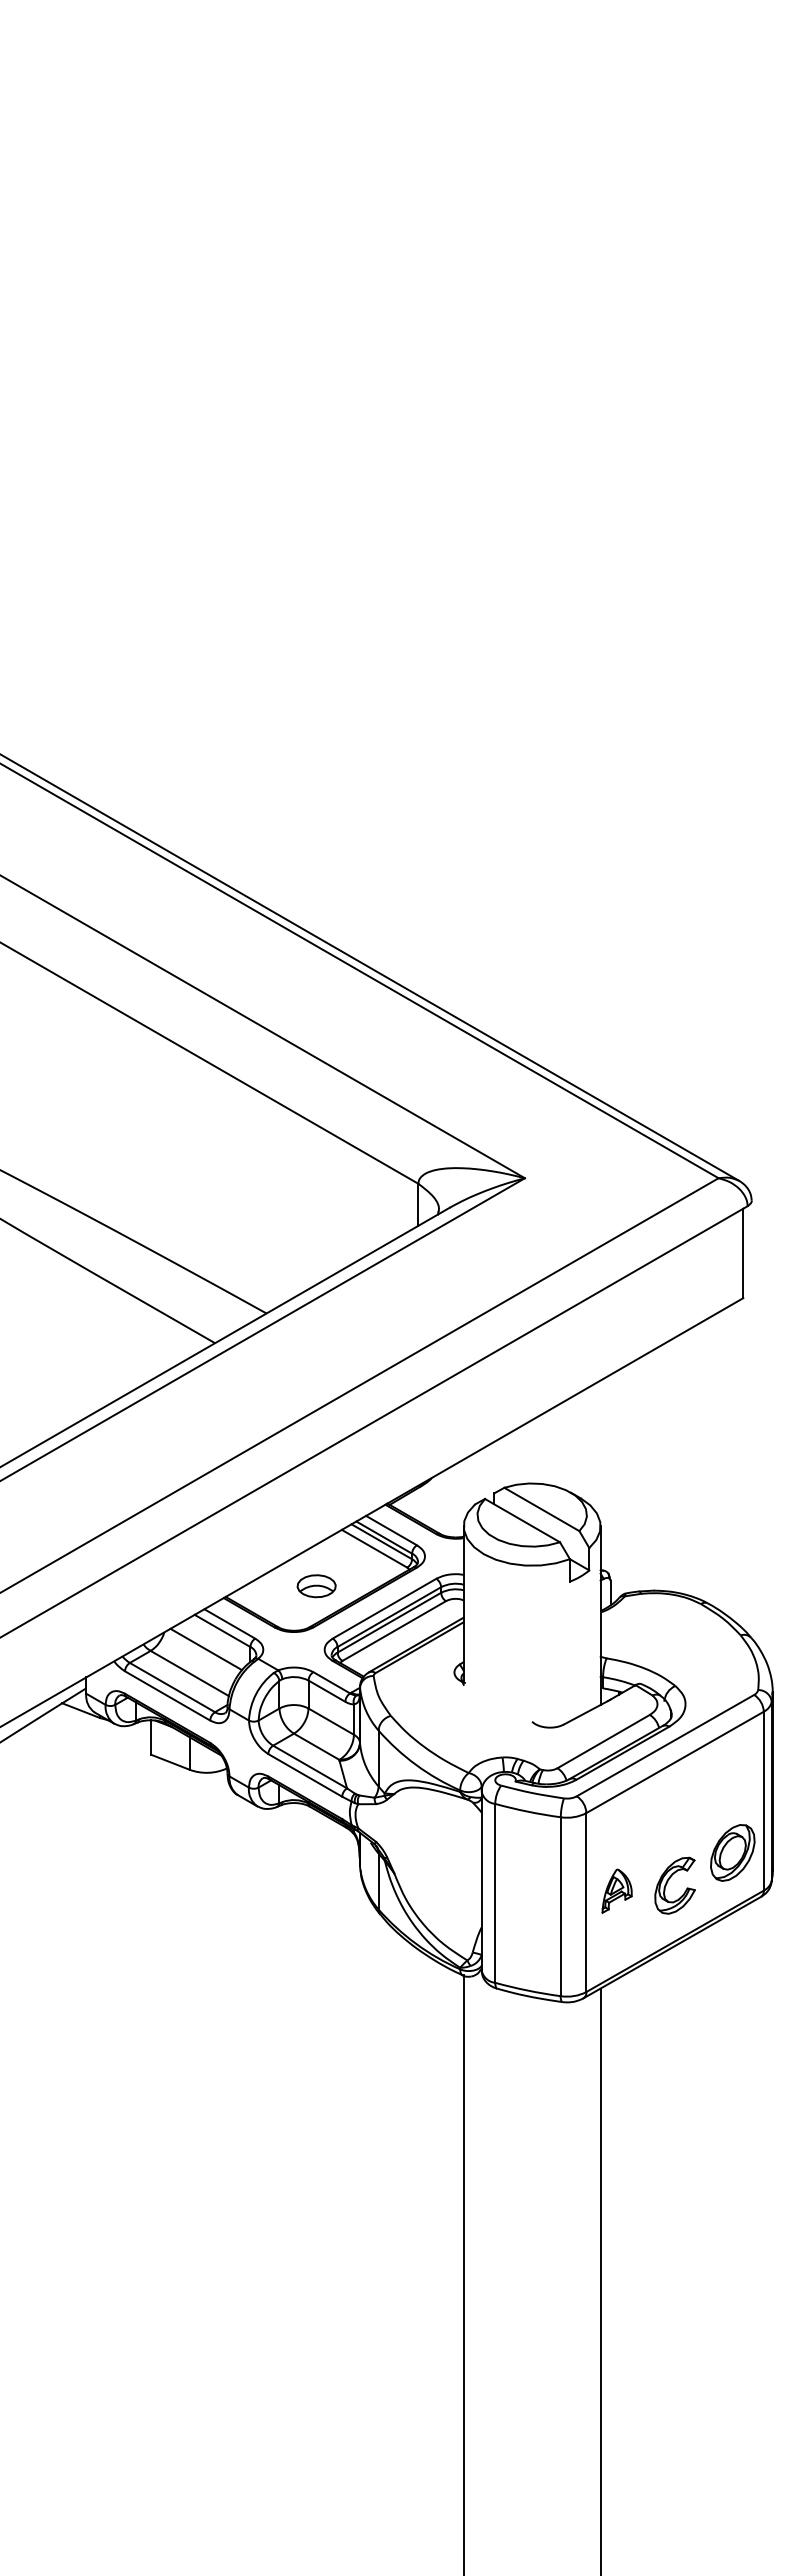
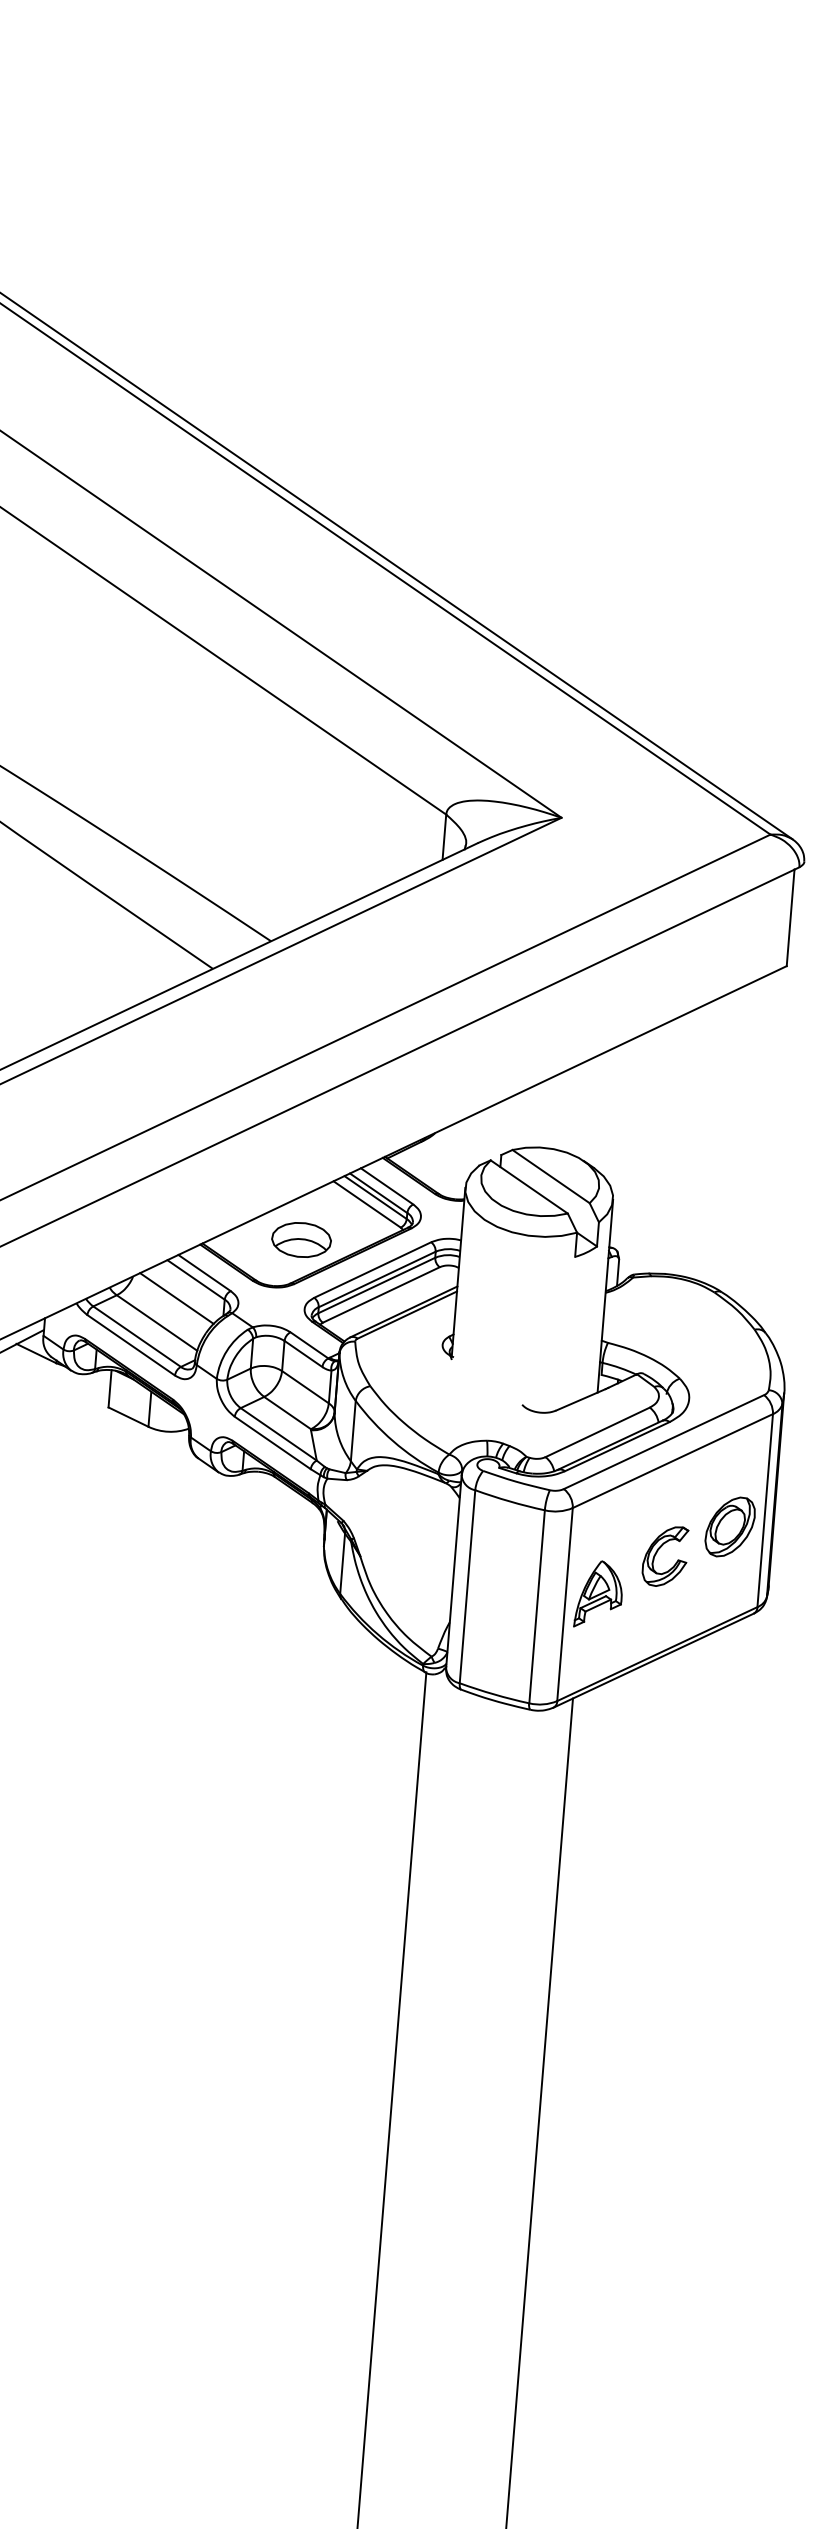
part: (316, 1585) -> (301, 1239), size x1.43
part: (732, 1852) -> (729, 1526), moved
part: (668, 1881) -> (658, 1551), moved
part: (616, 1891) -> (598, 1595), size x1.43

